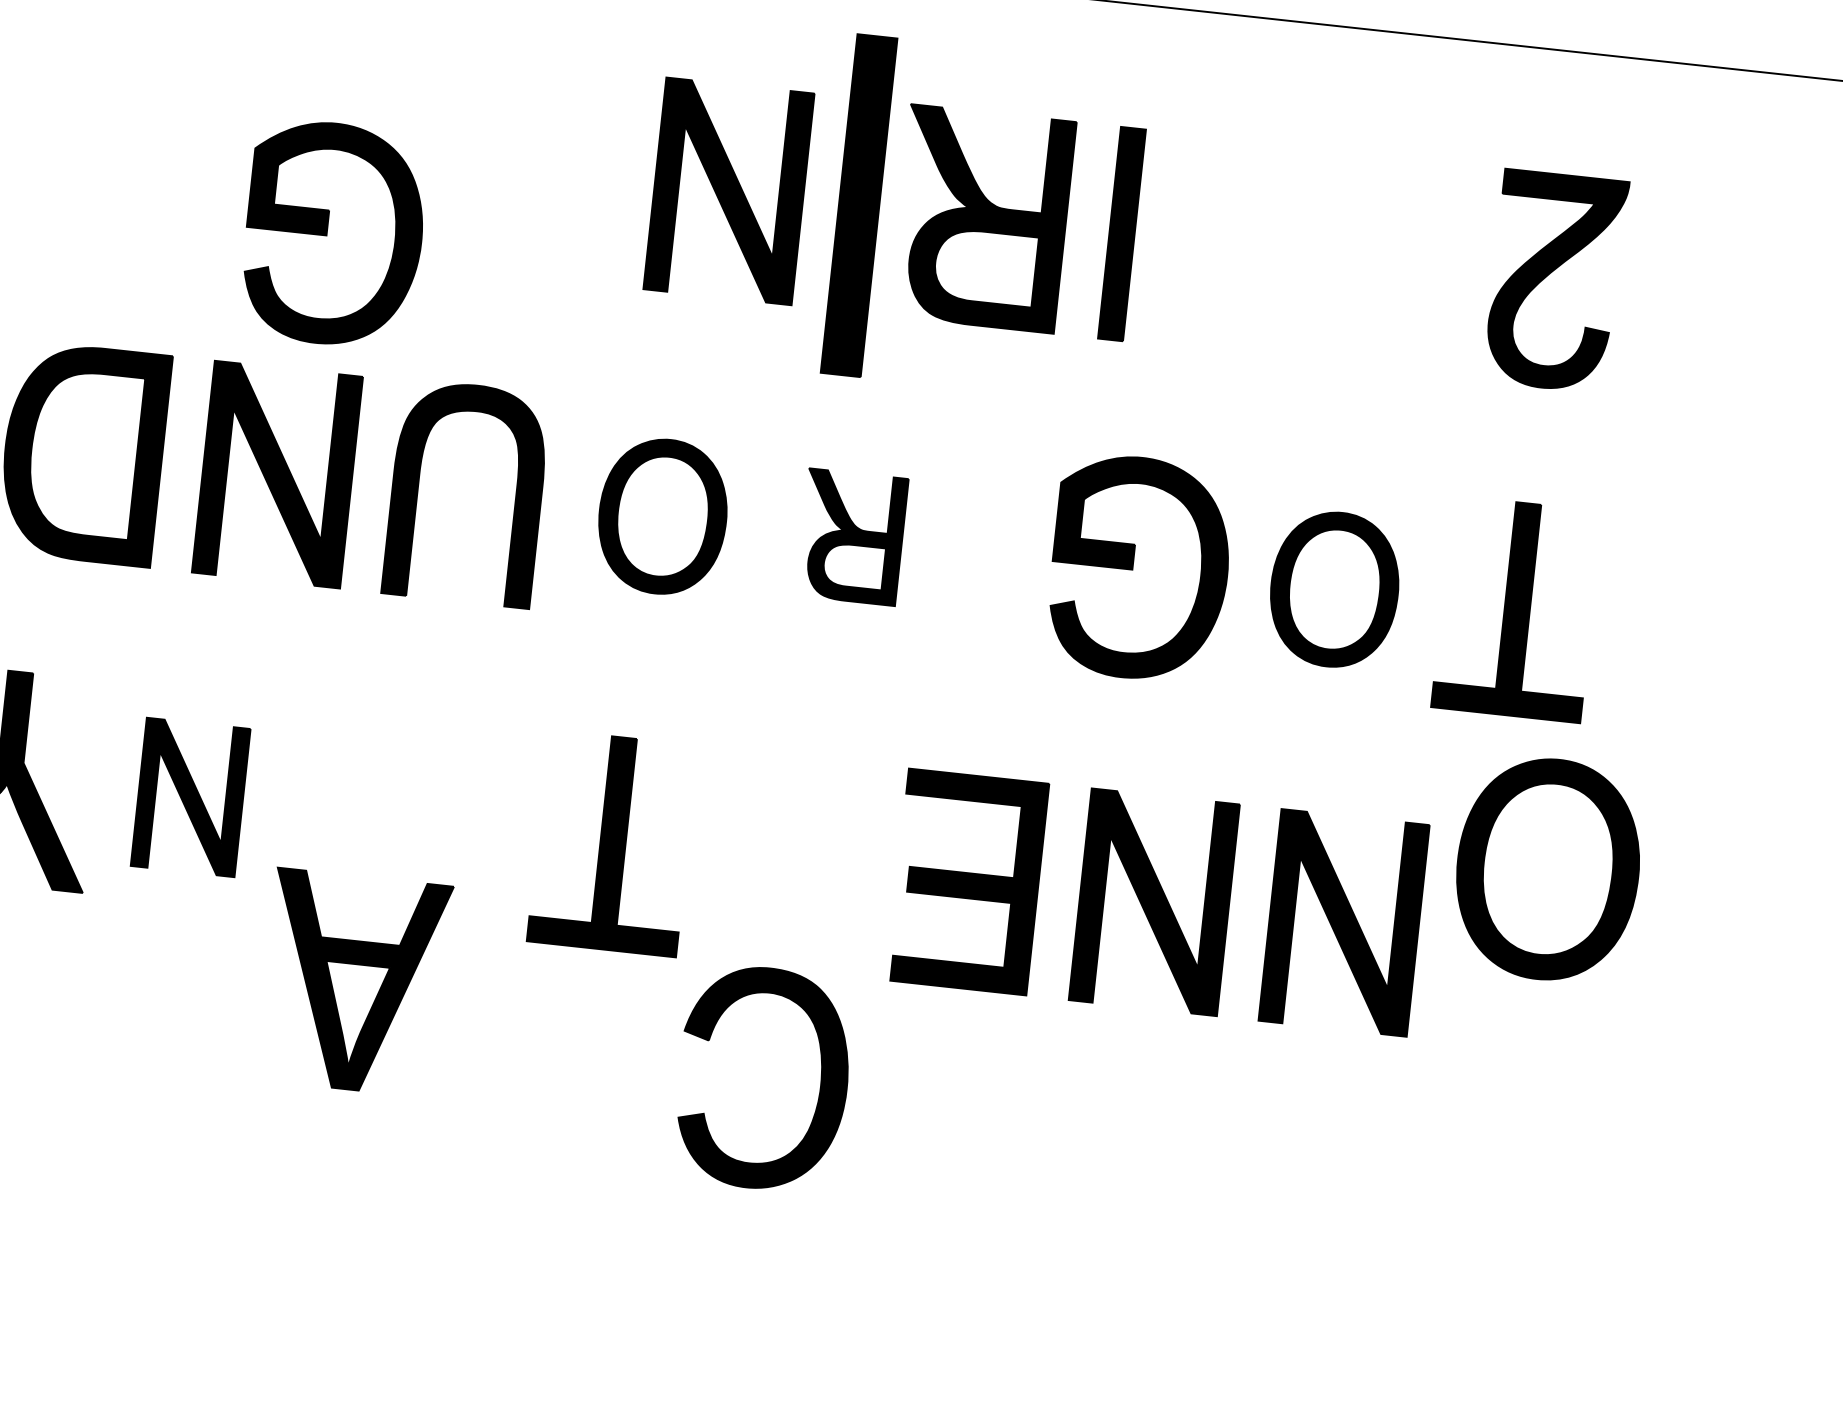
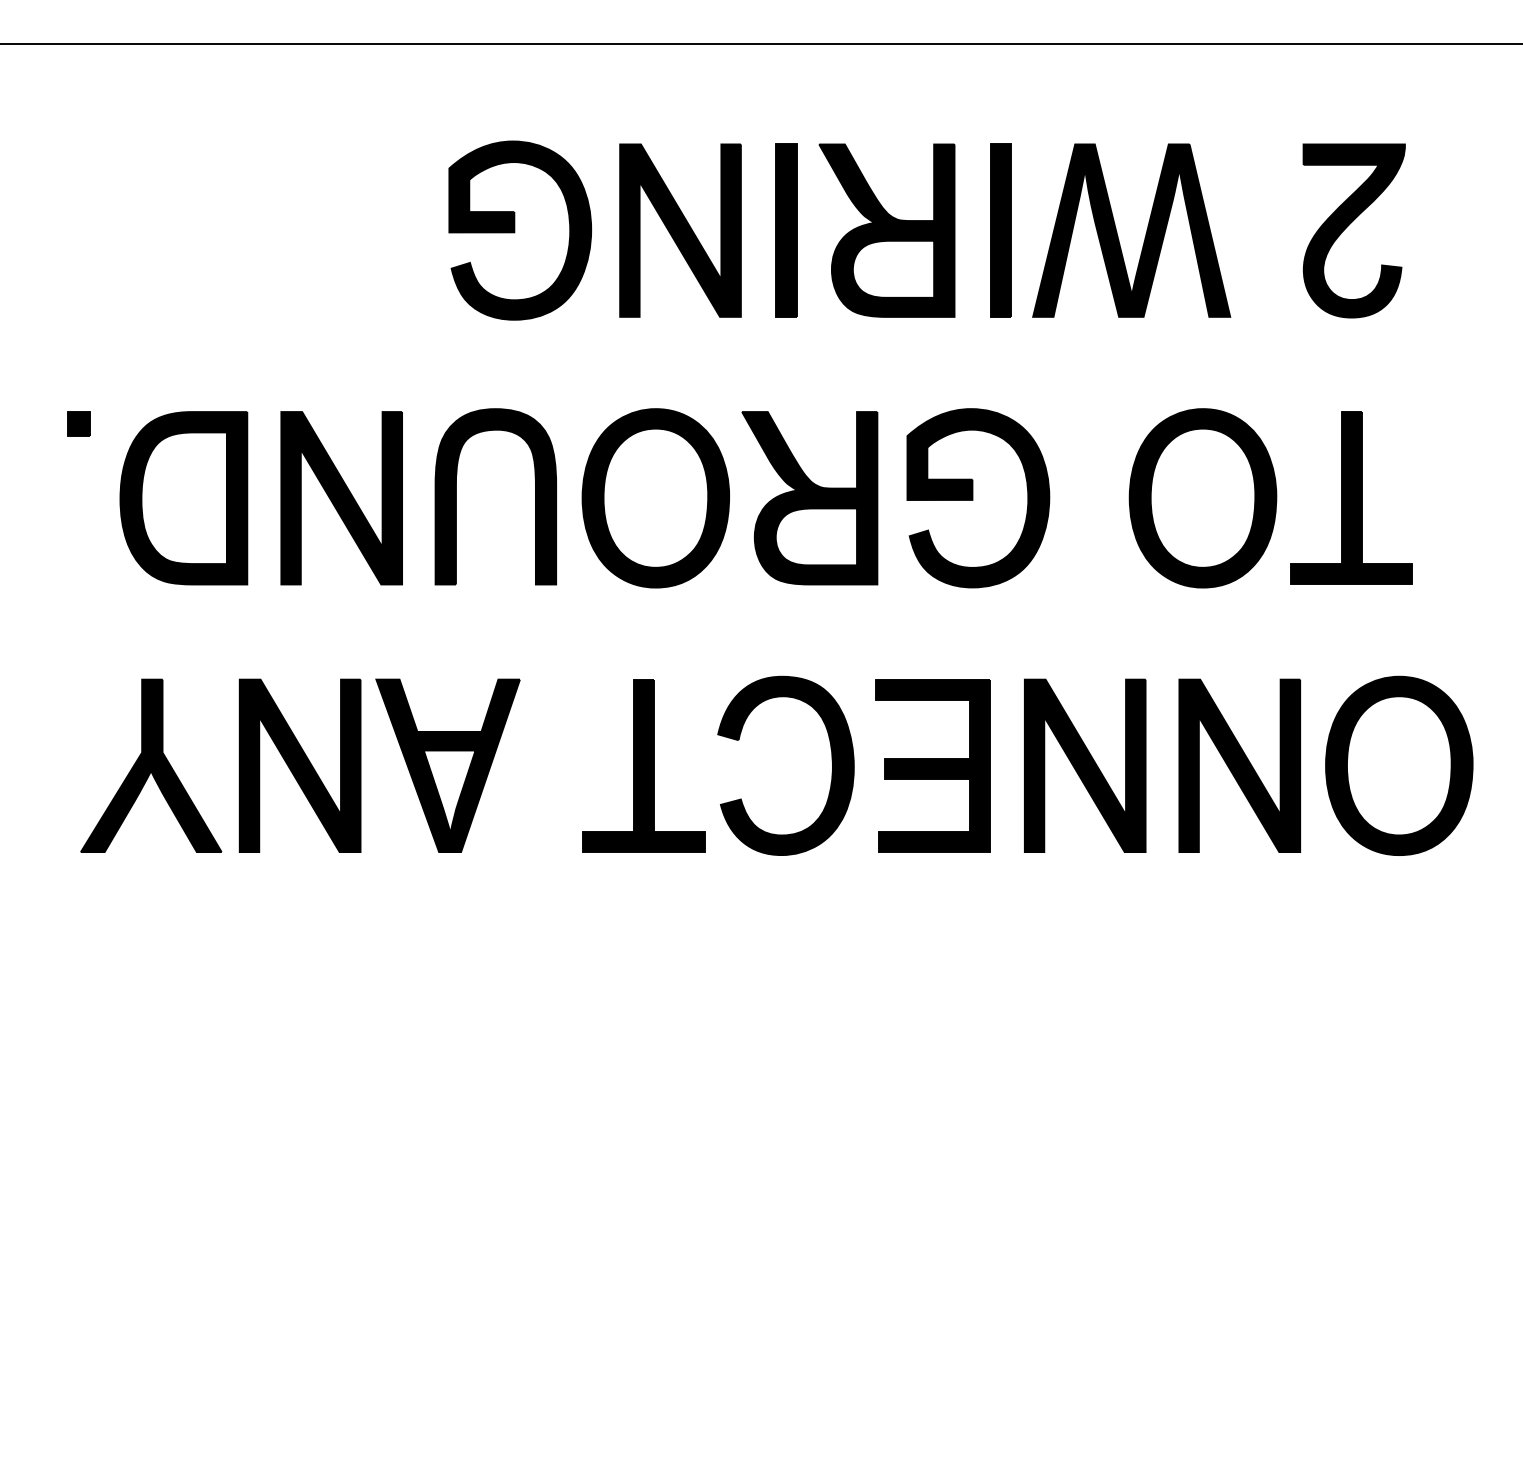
part: (859, 205) -> (786, 230), size x0.62
part: (334, 234) -> (520, 230), moved
part: (1265, 255) -> (1118, 235), added
part: (662, 516) -> (655, 498), size x1.43
part: (851, 537) -> (809, 498), size x1.67
part: (1140, 568) -> (978, 498), moved
part: (1333, 589) -> (1202, 498), size x1.43
part: (189, 797) -> (299, 765), size x1.43
part: (1548, 868) -> (1399, 765), moved
part: (353, 982) -> (447, 765), moved
part: (820, 1079) -> (831, 761), moved

